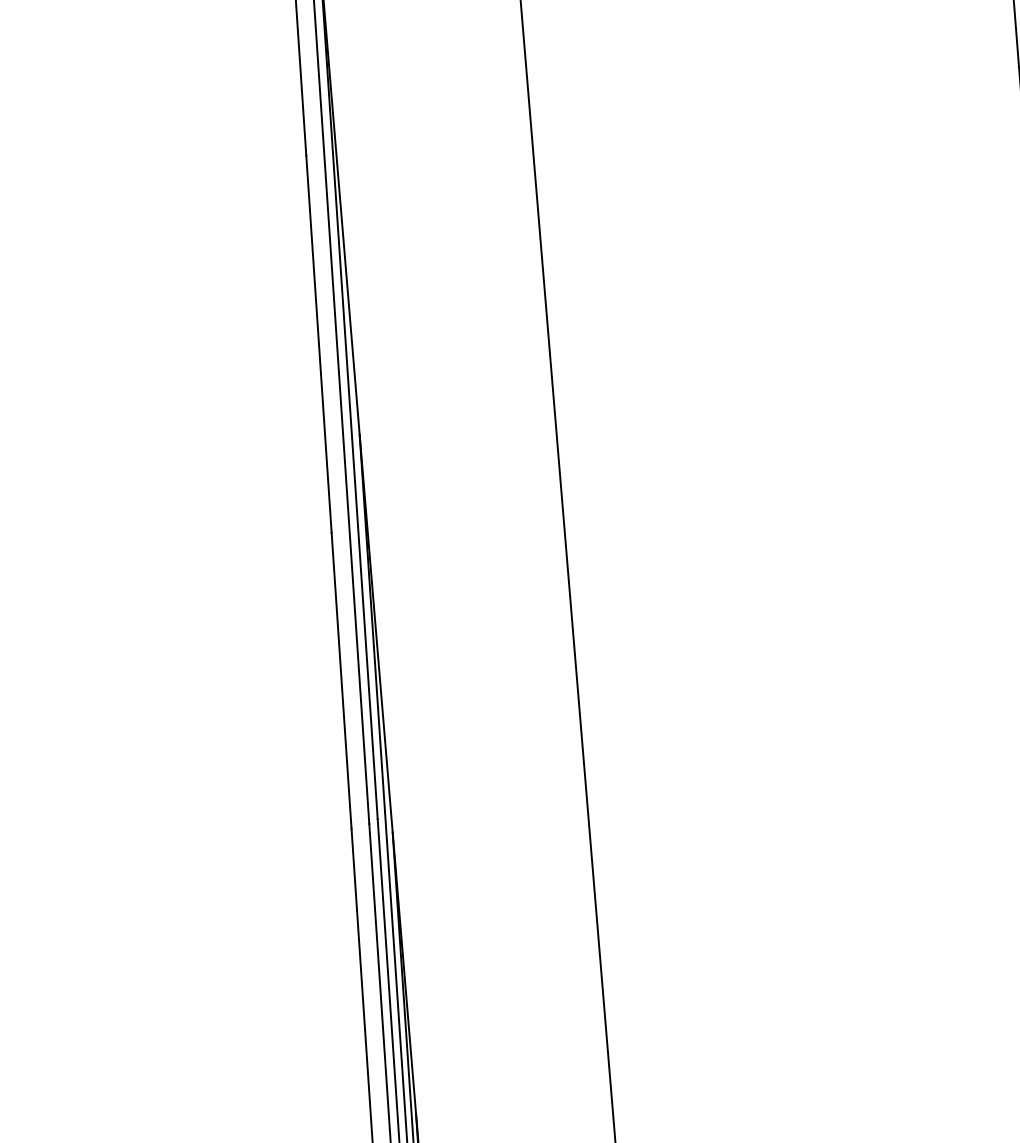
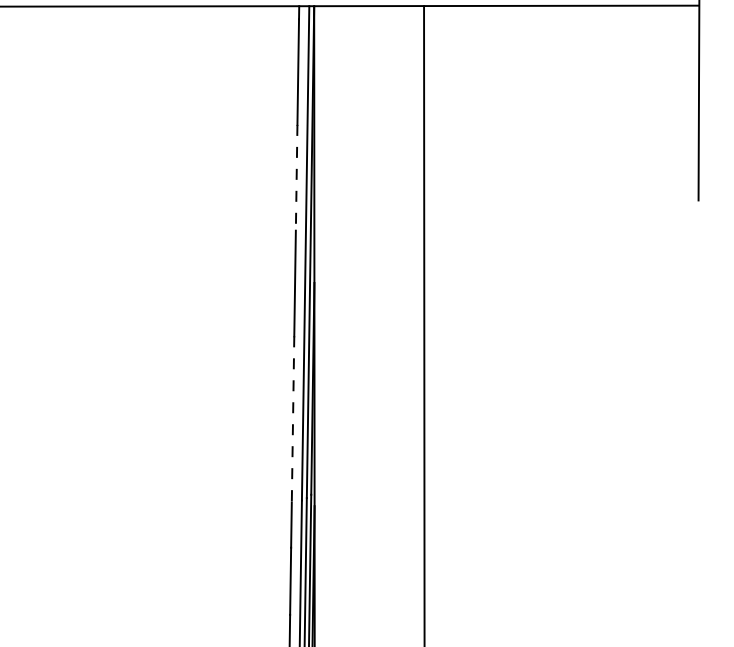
line: (312, 249) -> (296, 177), solid -> dashed
line: (342, 680) -> (293, 419), solid -> dashed

